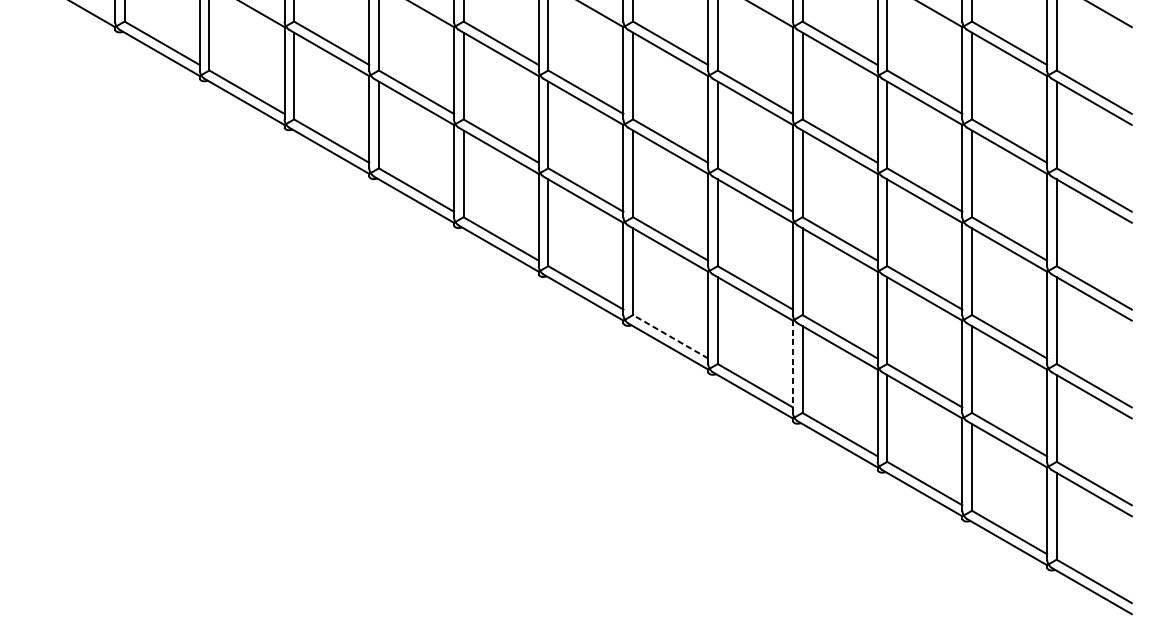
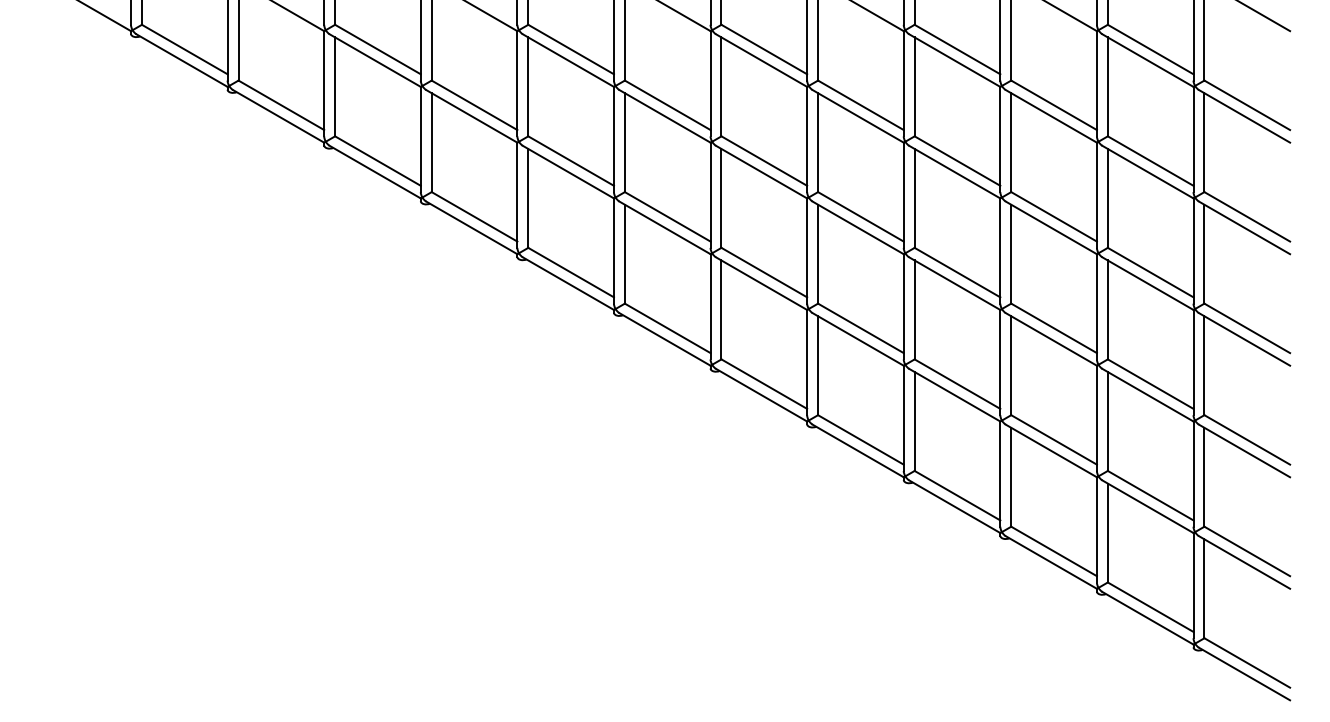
line: (669, 336) -> (763, 383), dashed -> solid
line: (792, 366) -> (903, 418), dashed -> solid

